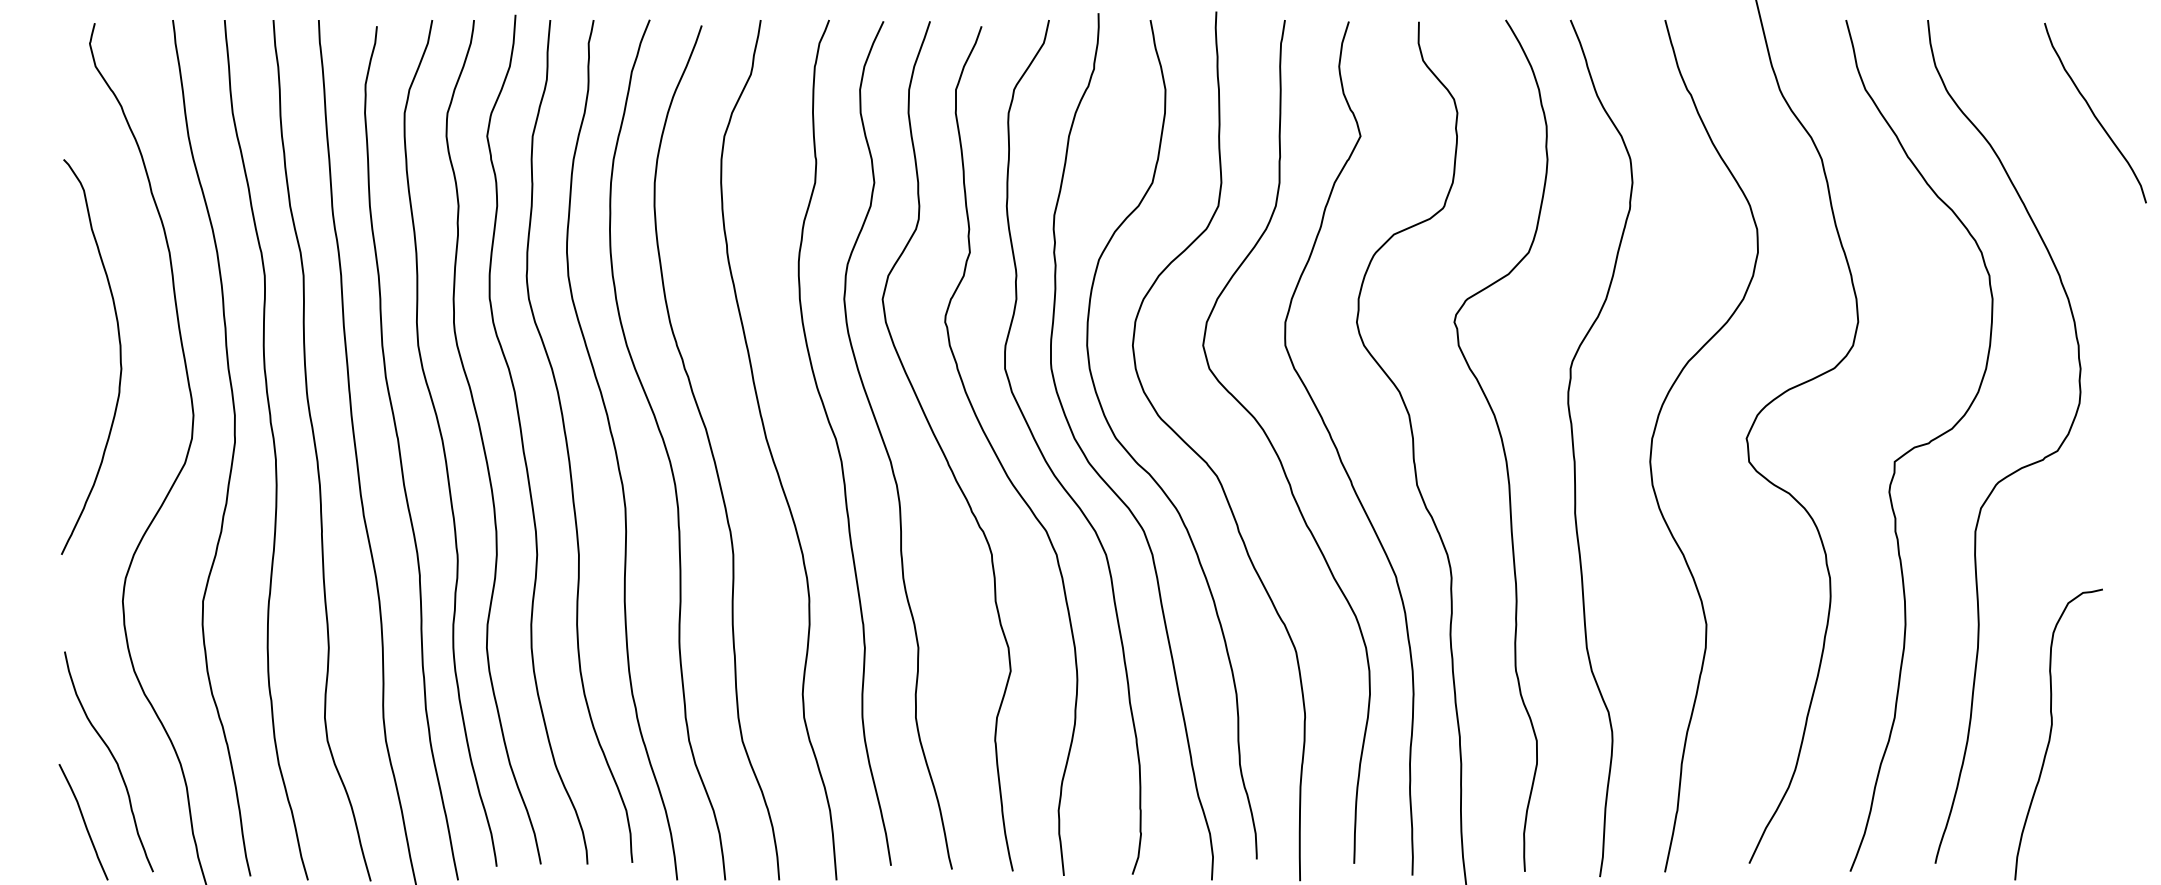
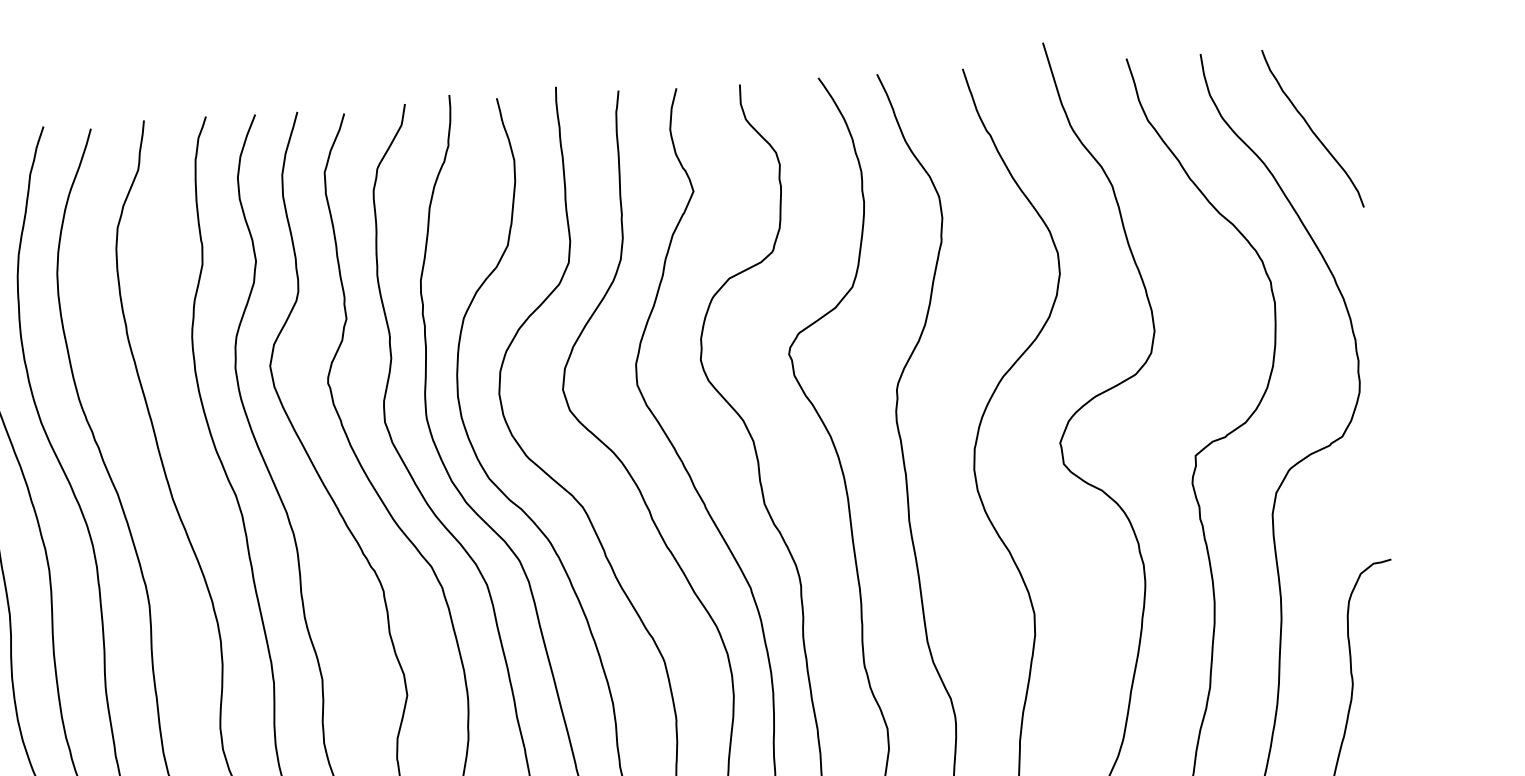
curve: (2094, 113) -> (1312, 129), moved

